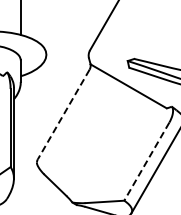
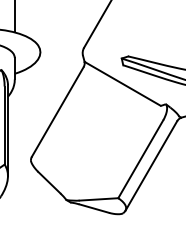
line: (63, 115) -> (57, 112), dashed -> solid
line: (146, 162) -> (140, 159), dashed -> solid

